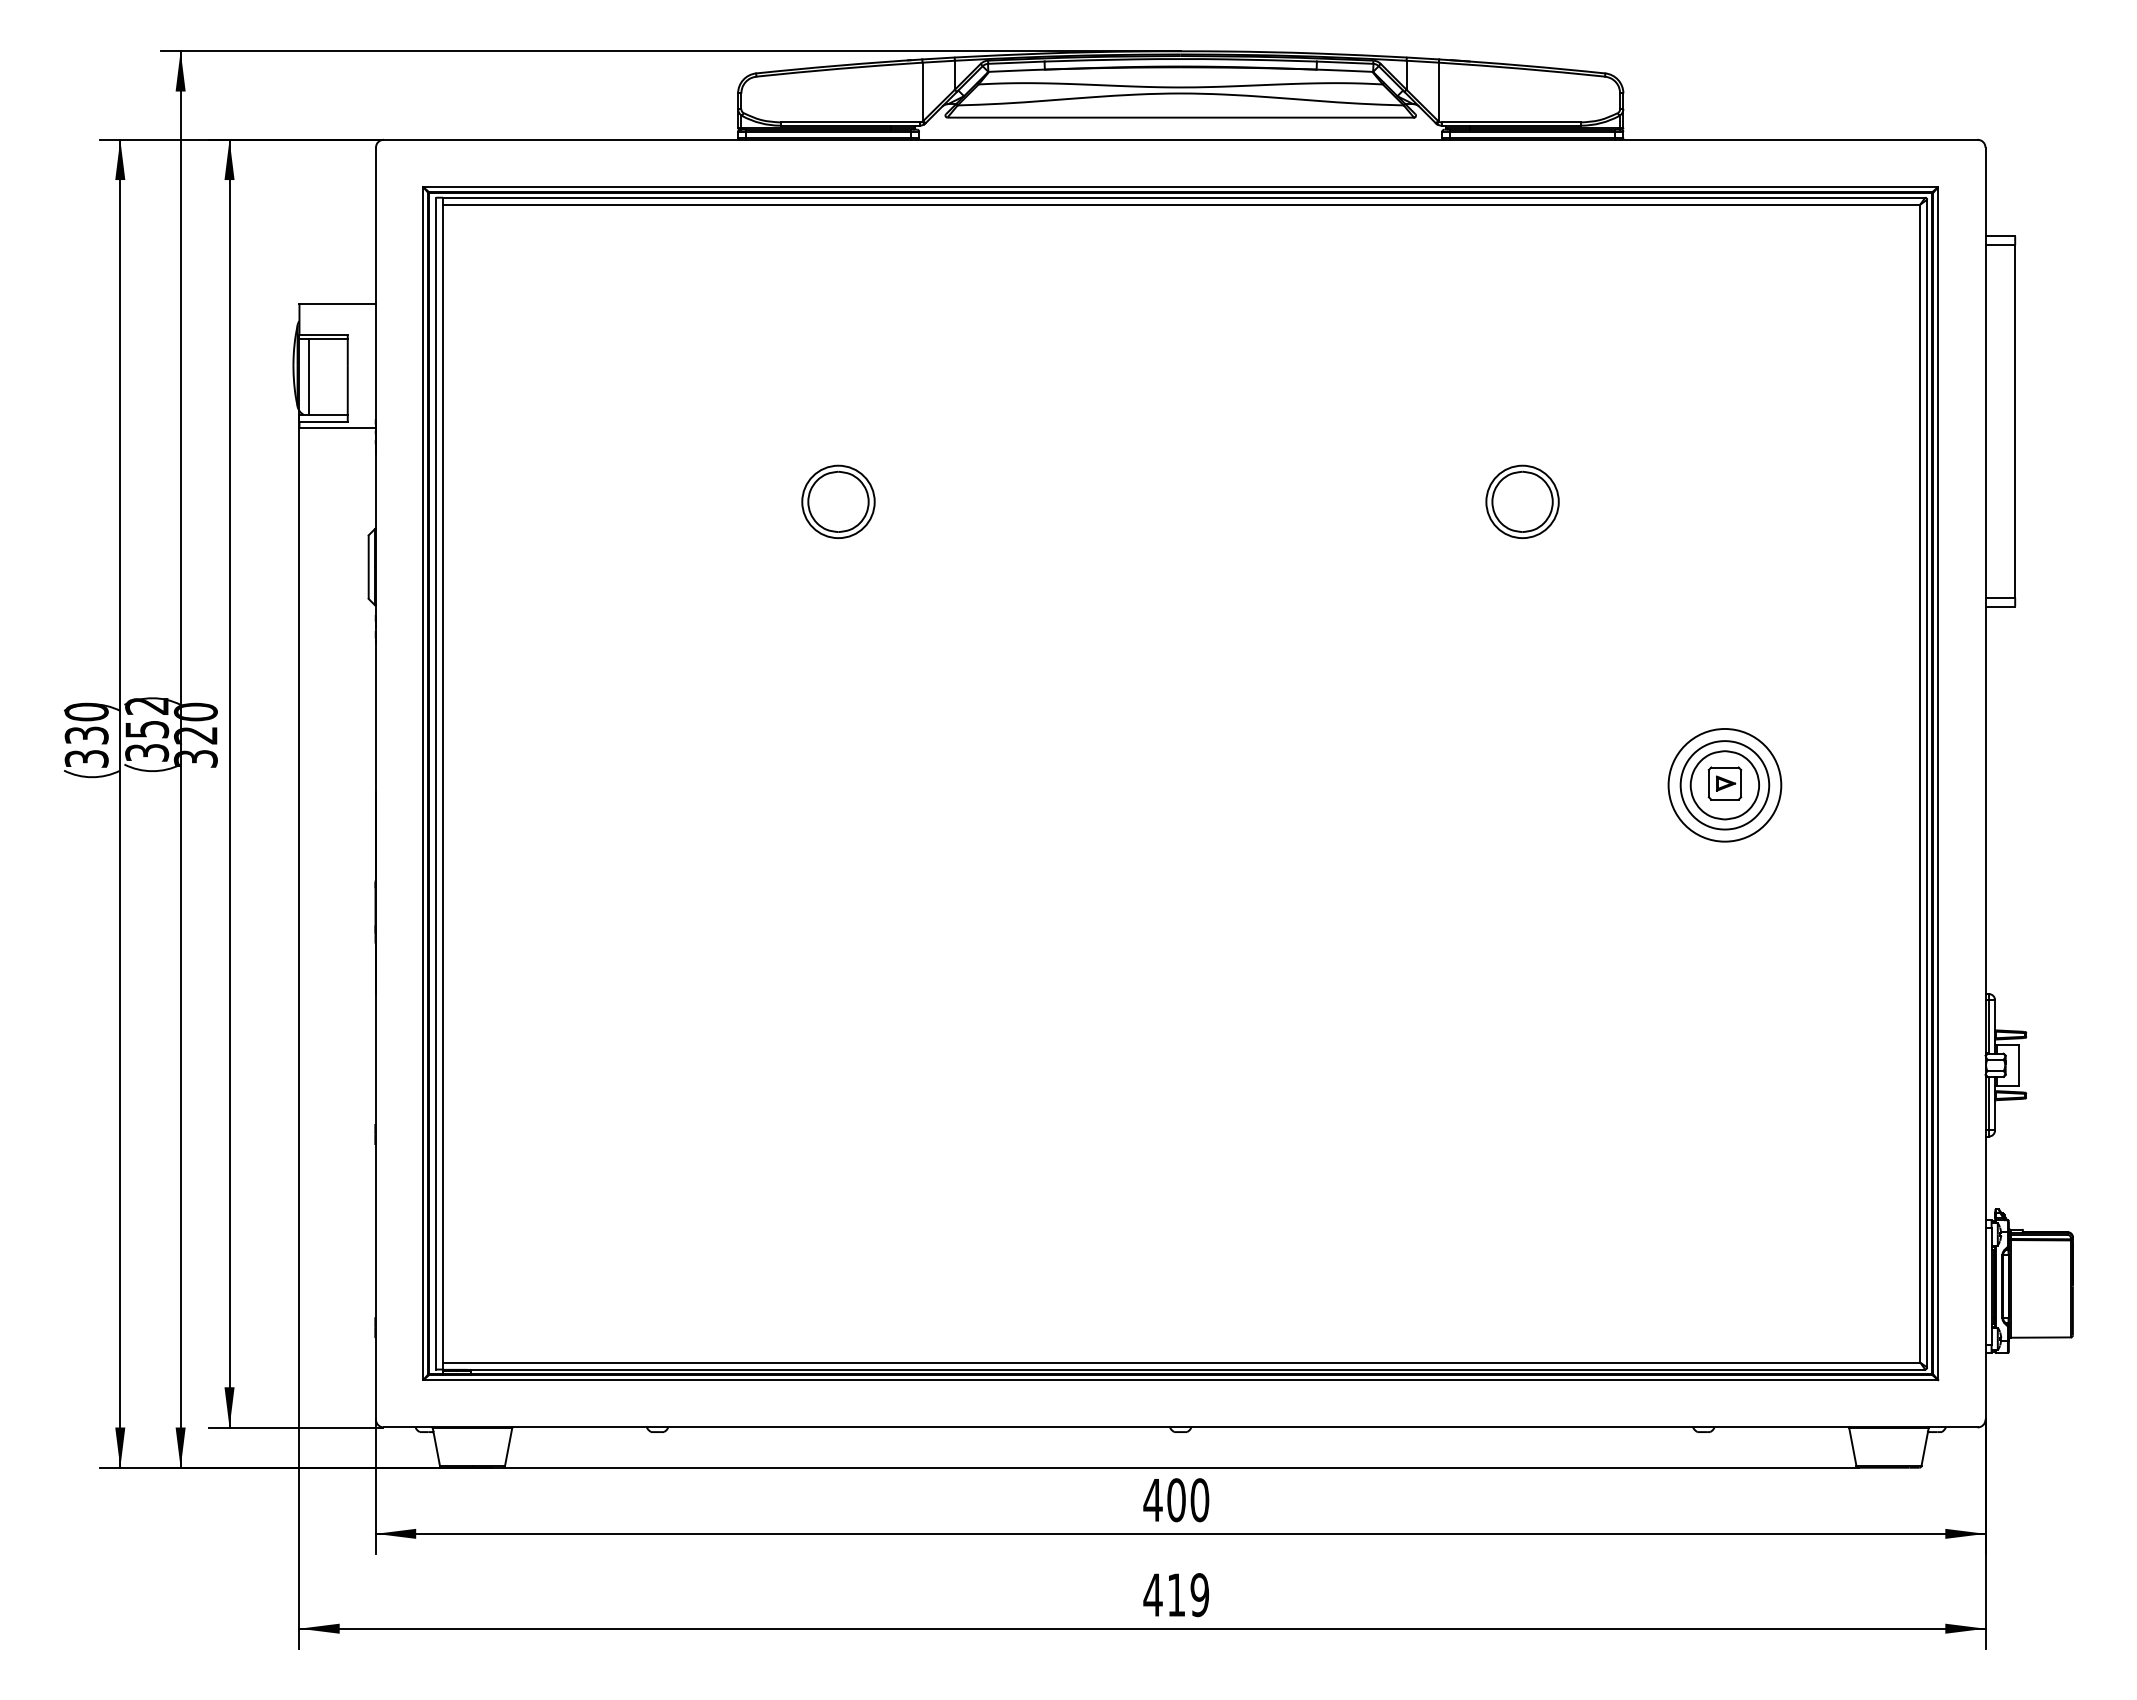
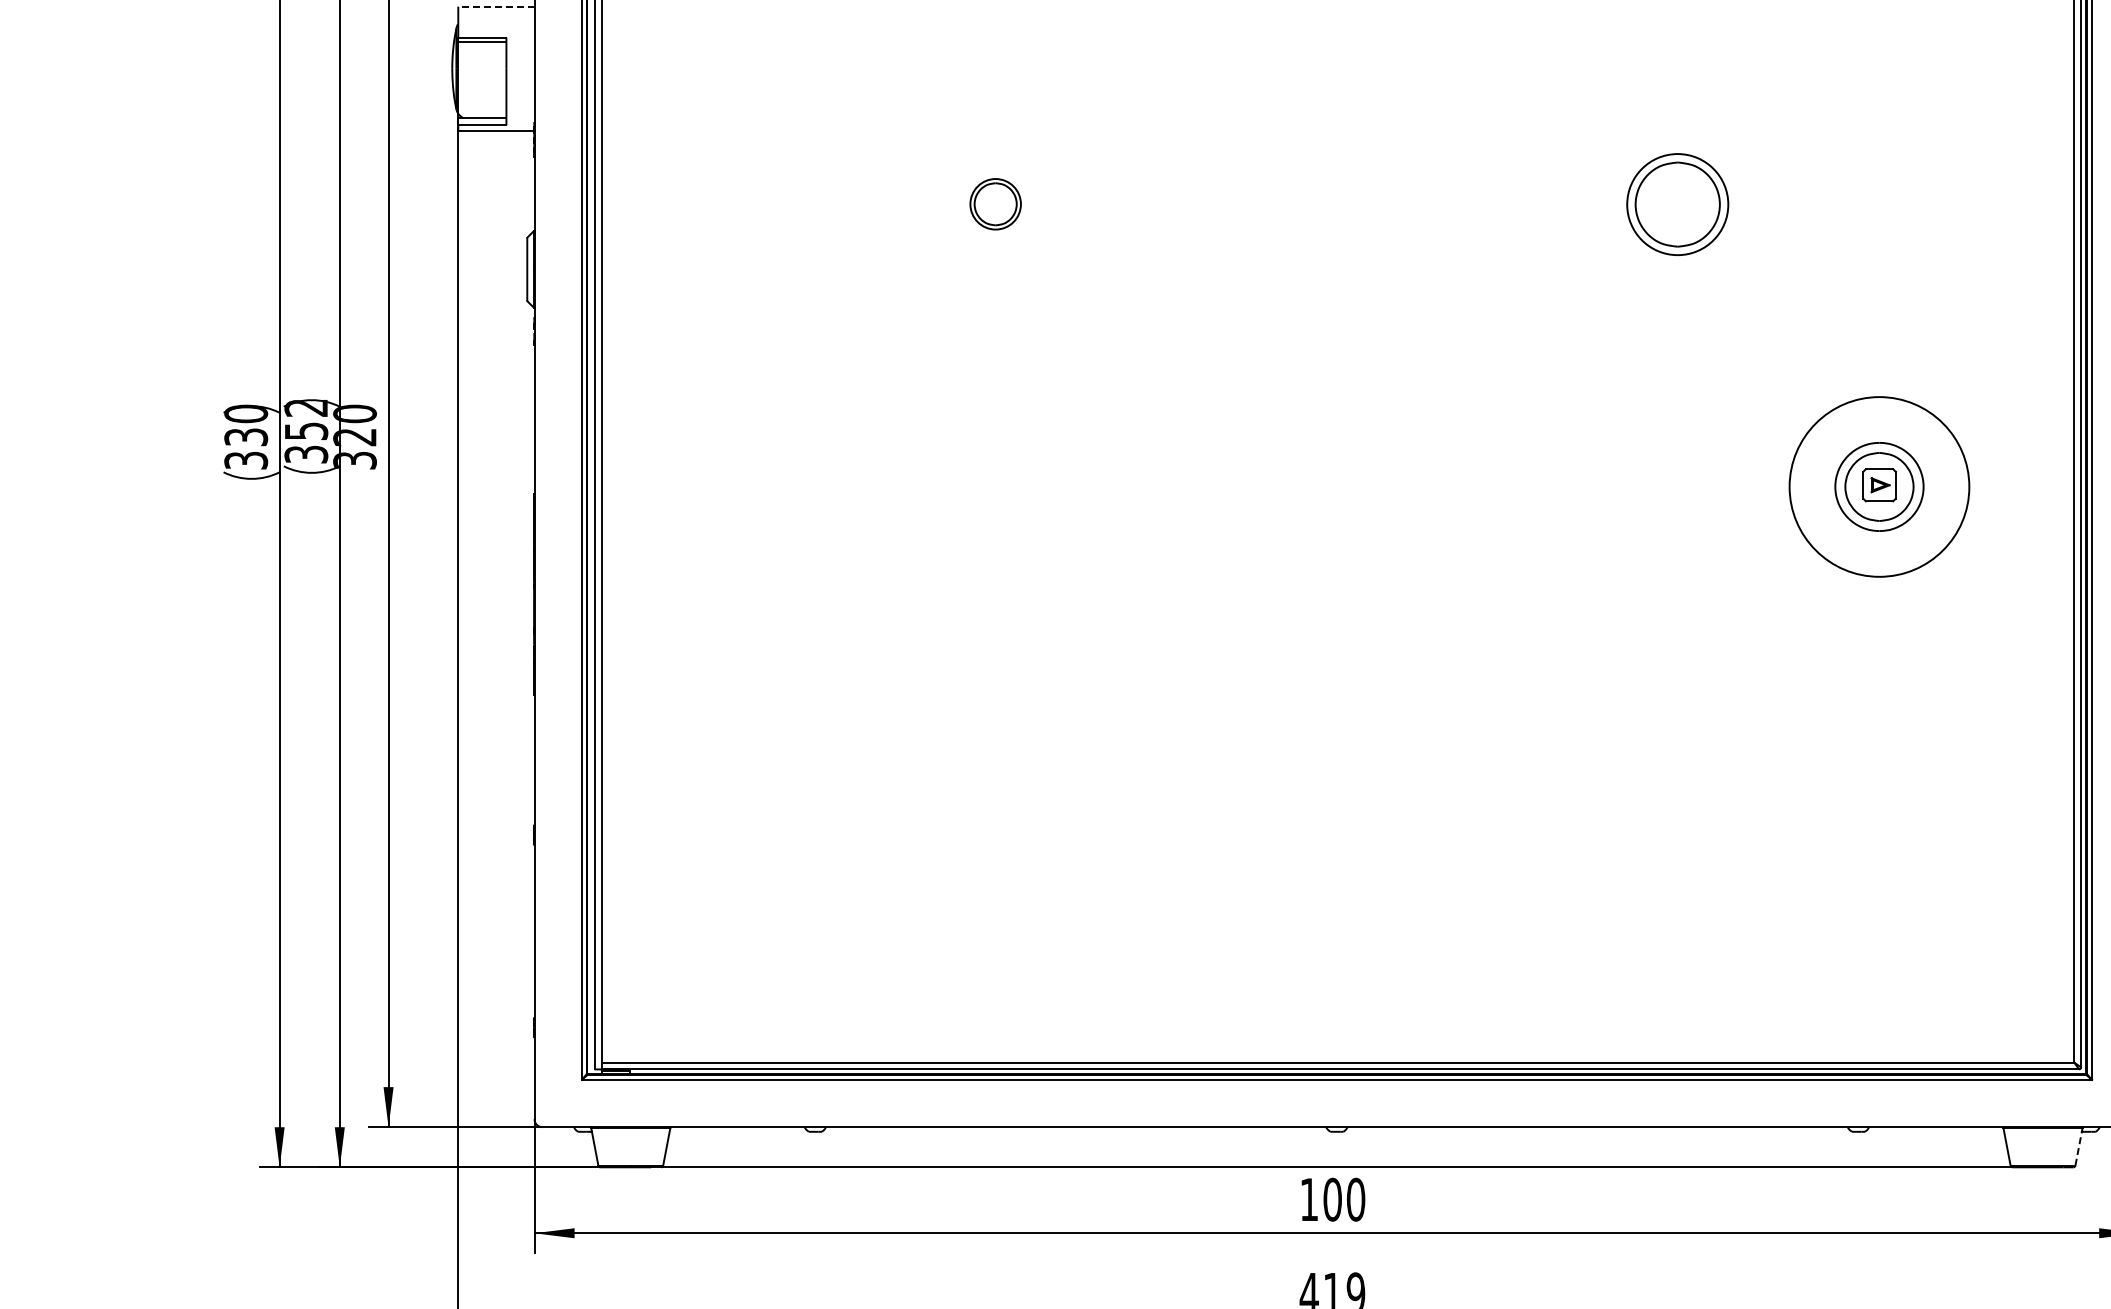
line: (337, 303) -> (496, 6), solid -> dashed
line: (309, 376) -> (468, 79), removed
part: (838, 501) -> (995, 203), size x0.7
part: (1522, 501) -> (1677, 203), size x1.4
circle: (1724, 784) -> (1879, 486), size x1.6
line: (1925, 1446) -> (2079, 1146), solid -> dashed
text: (1152, 1500) -> (1308, 1199), 400 -> 100

